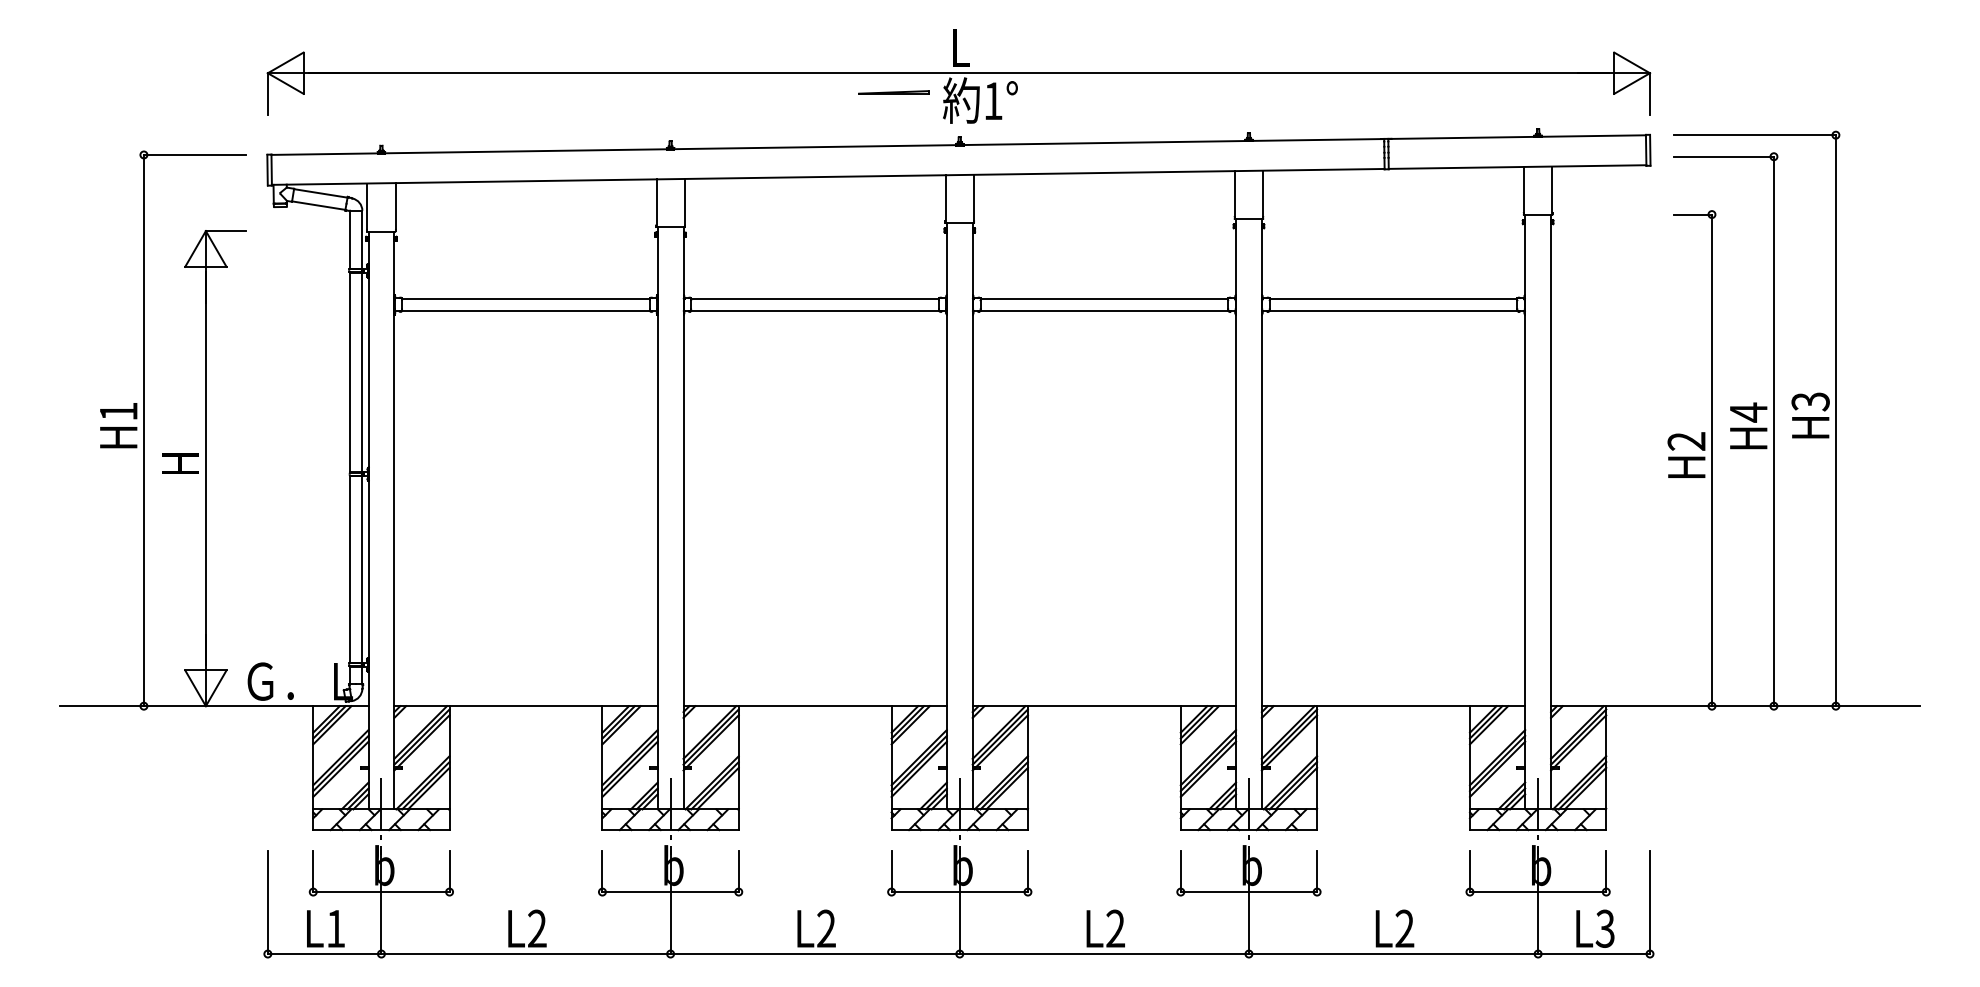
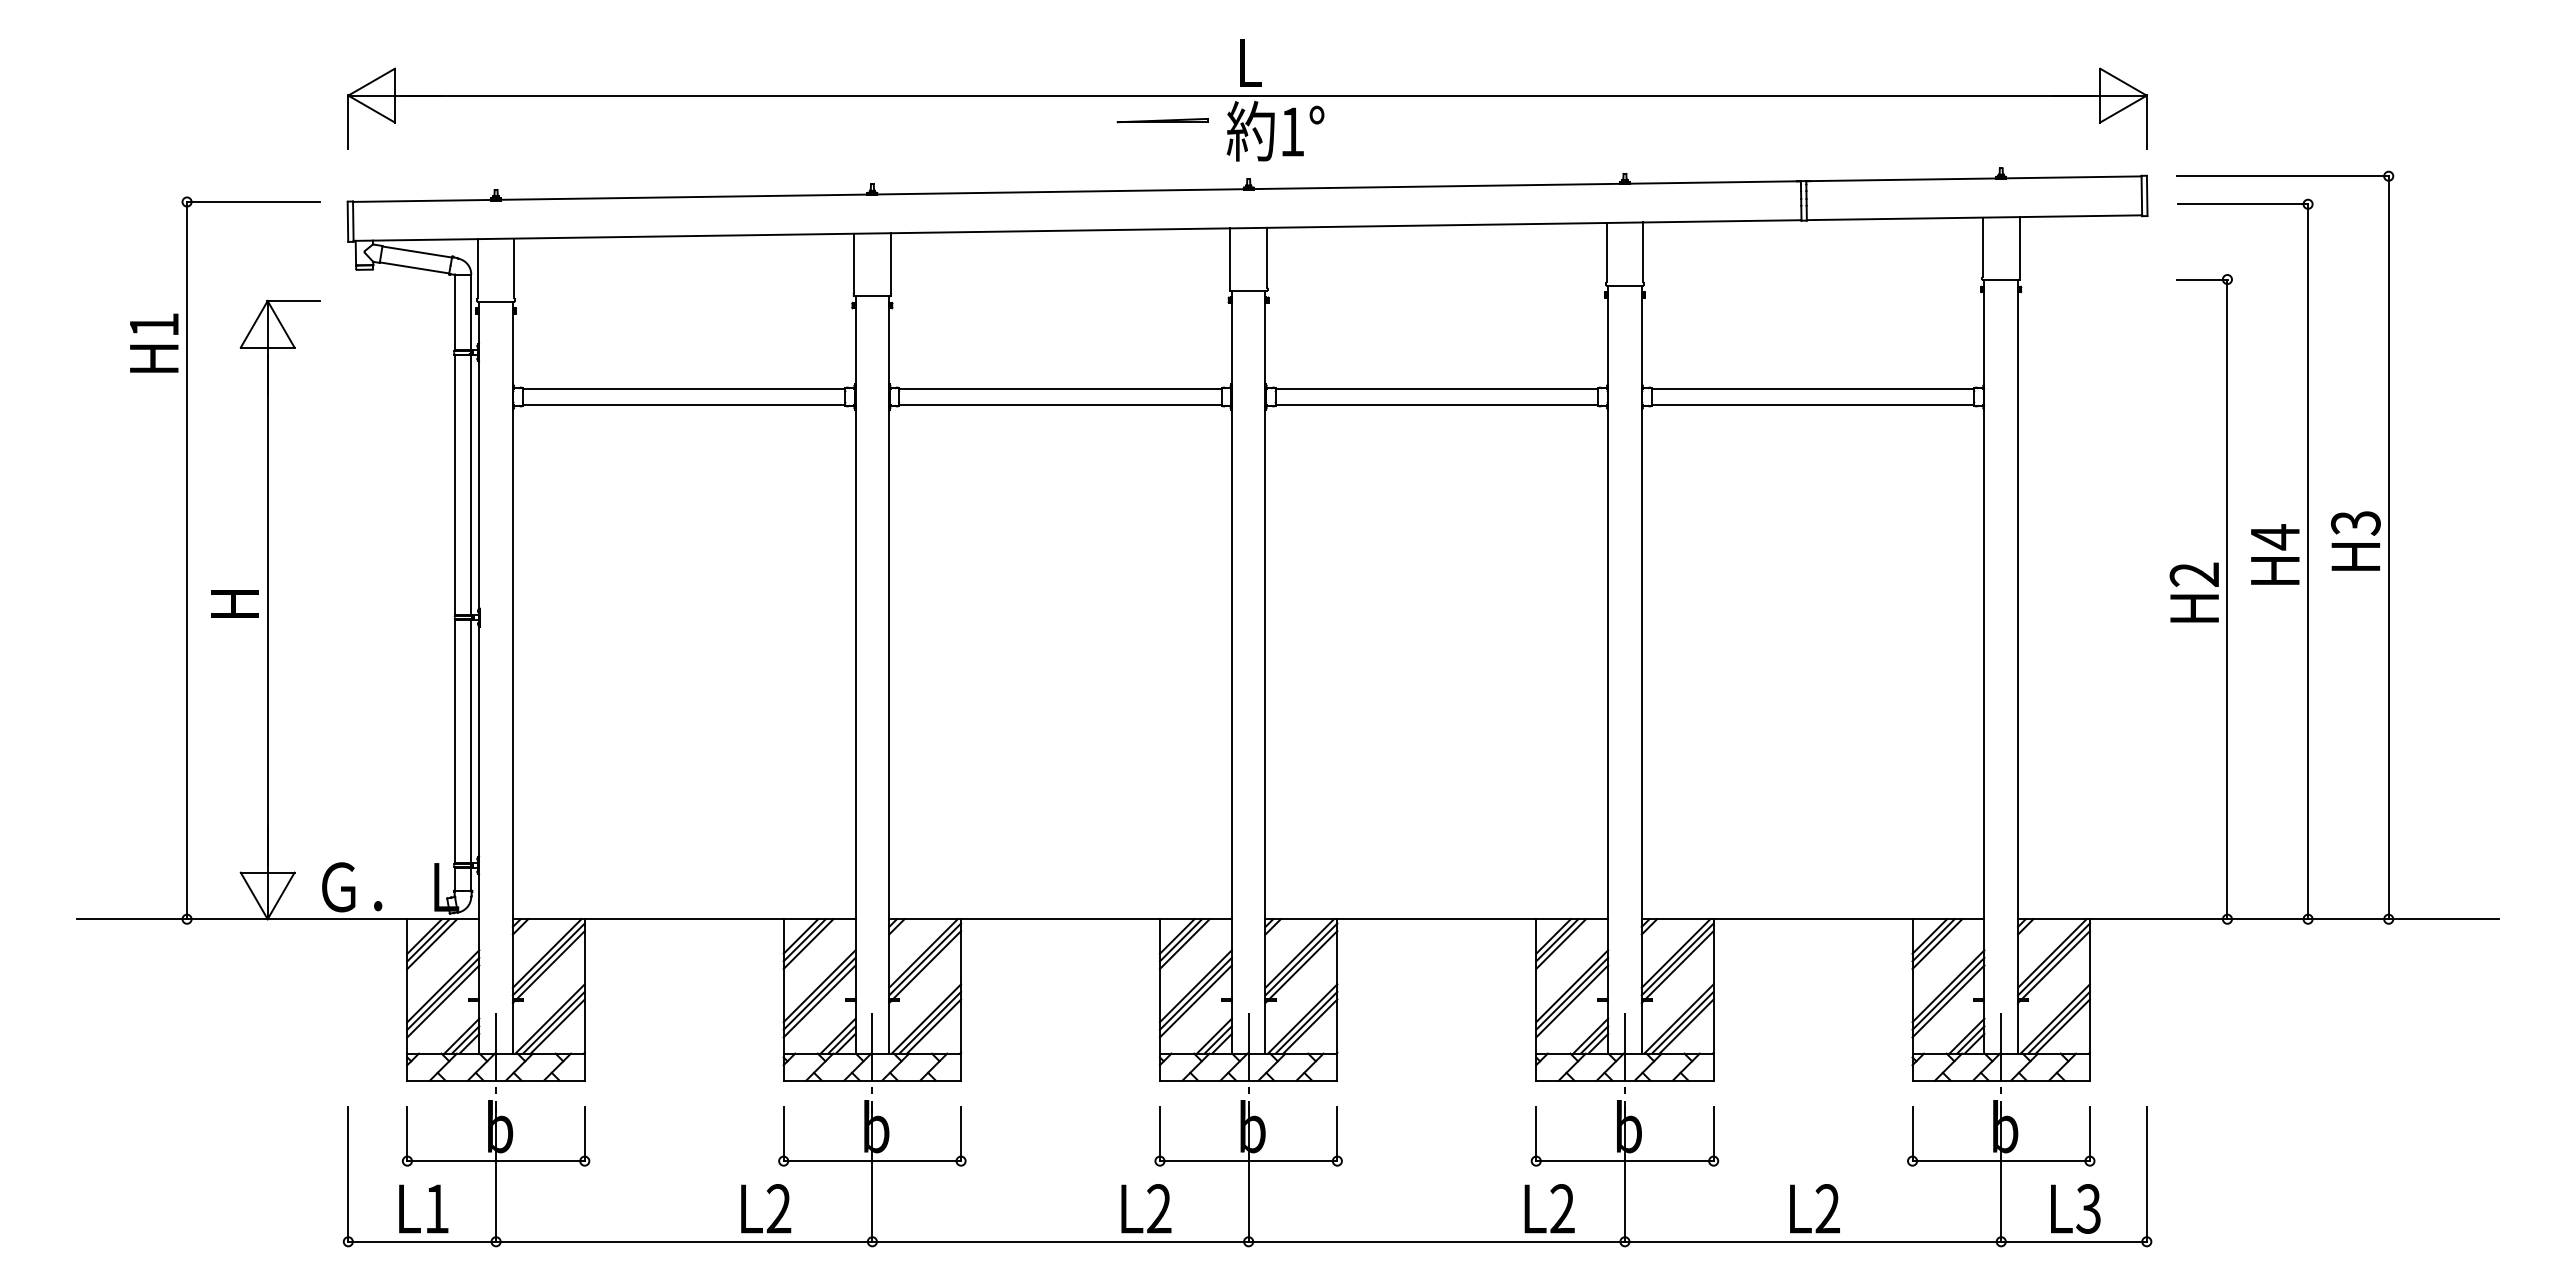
text: (118, 425) -> (154, 342), moved
text: (527, 928) -> (766, 1208), moved
text: (816, 928) -> (1146, 1208), moved
text: (1105, 928) -> (1549, 1208), moved

